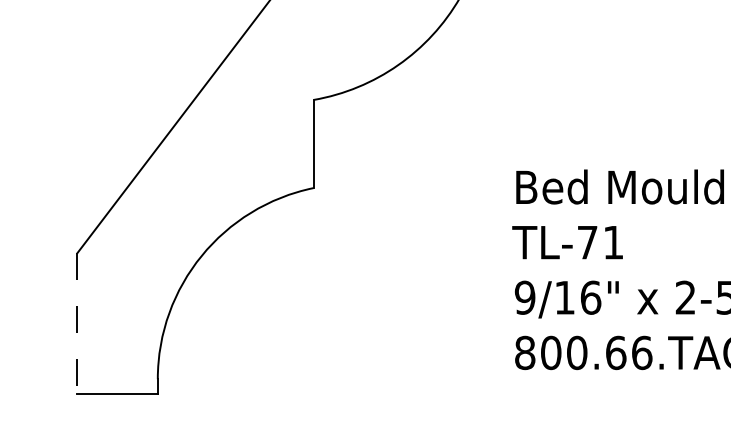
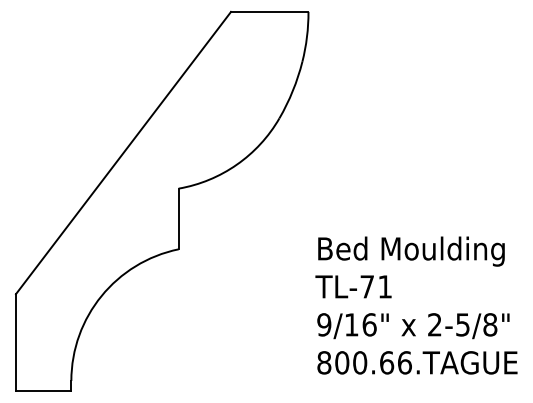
line: (76, 324) -> (15, 343), dashed -> solid

